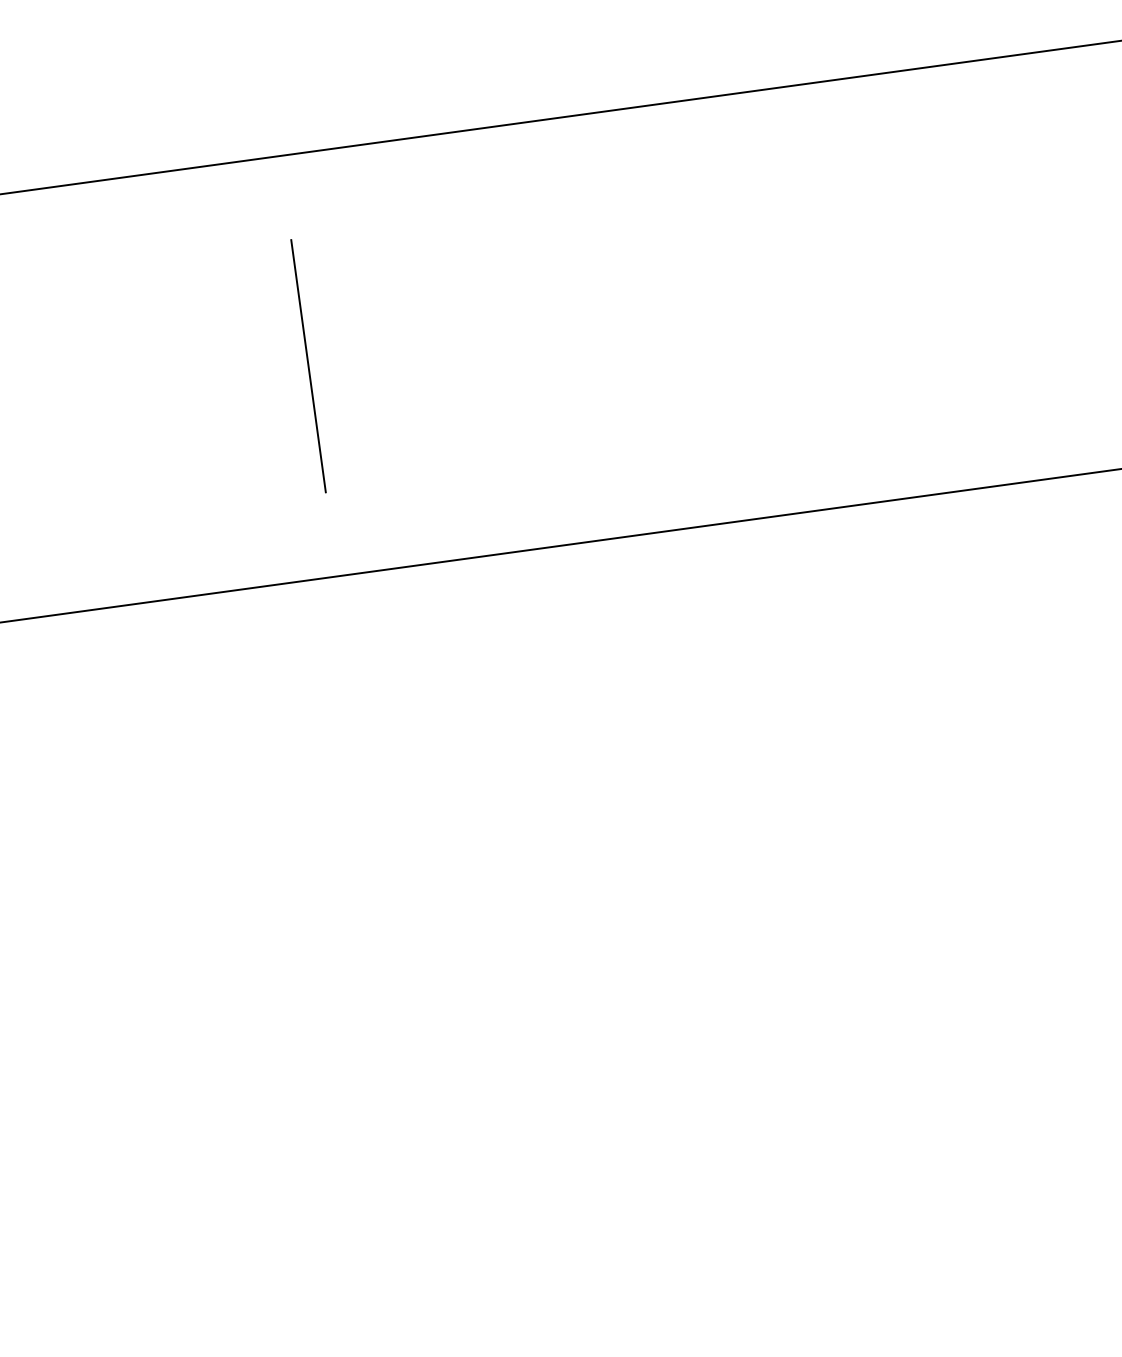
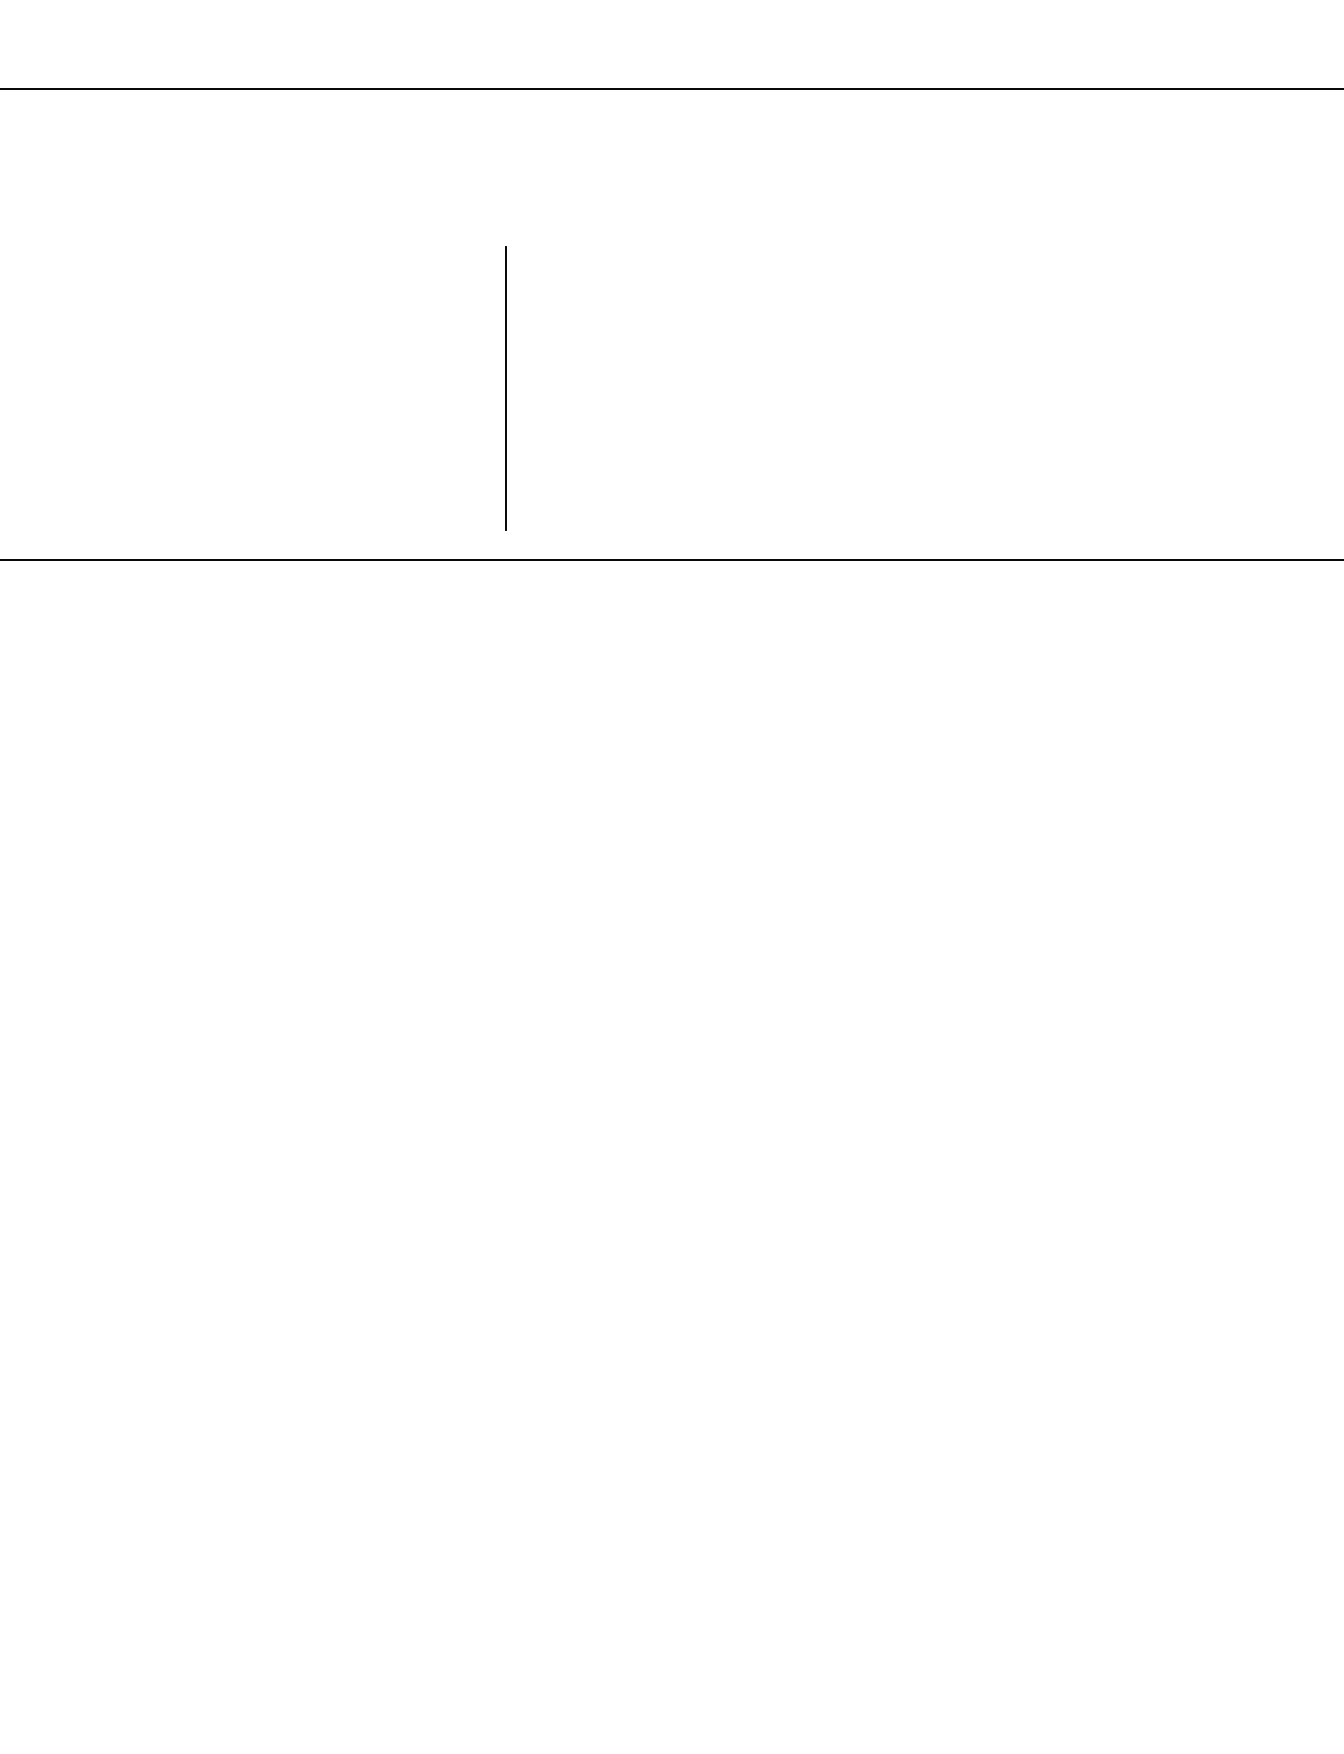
line: (308, 366) -> (505, 388), moved

